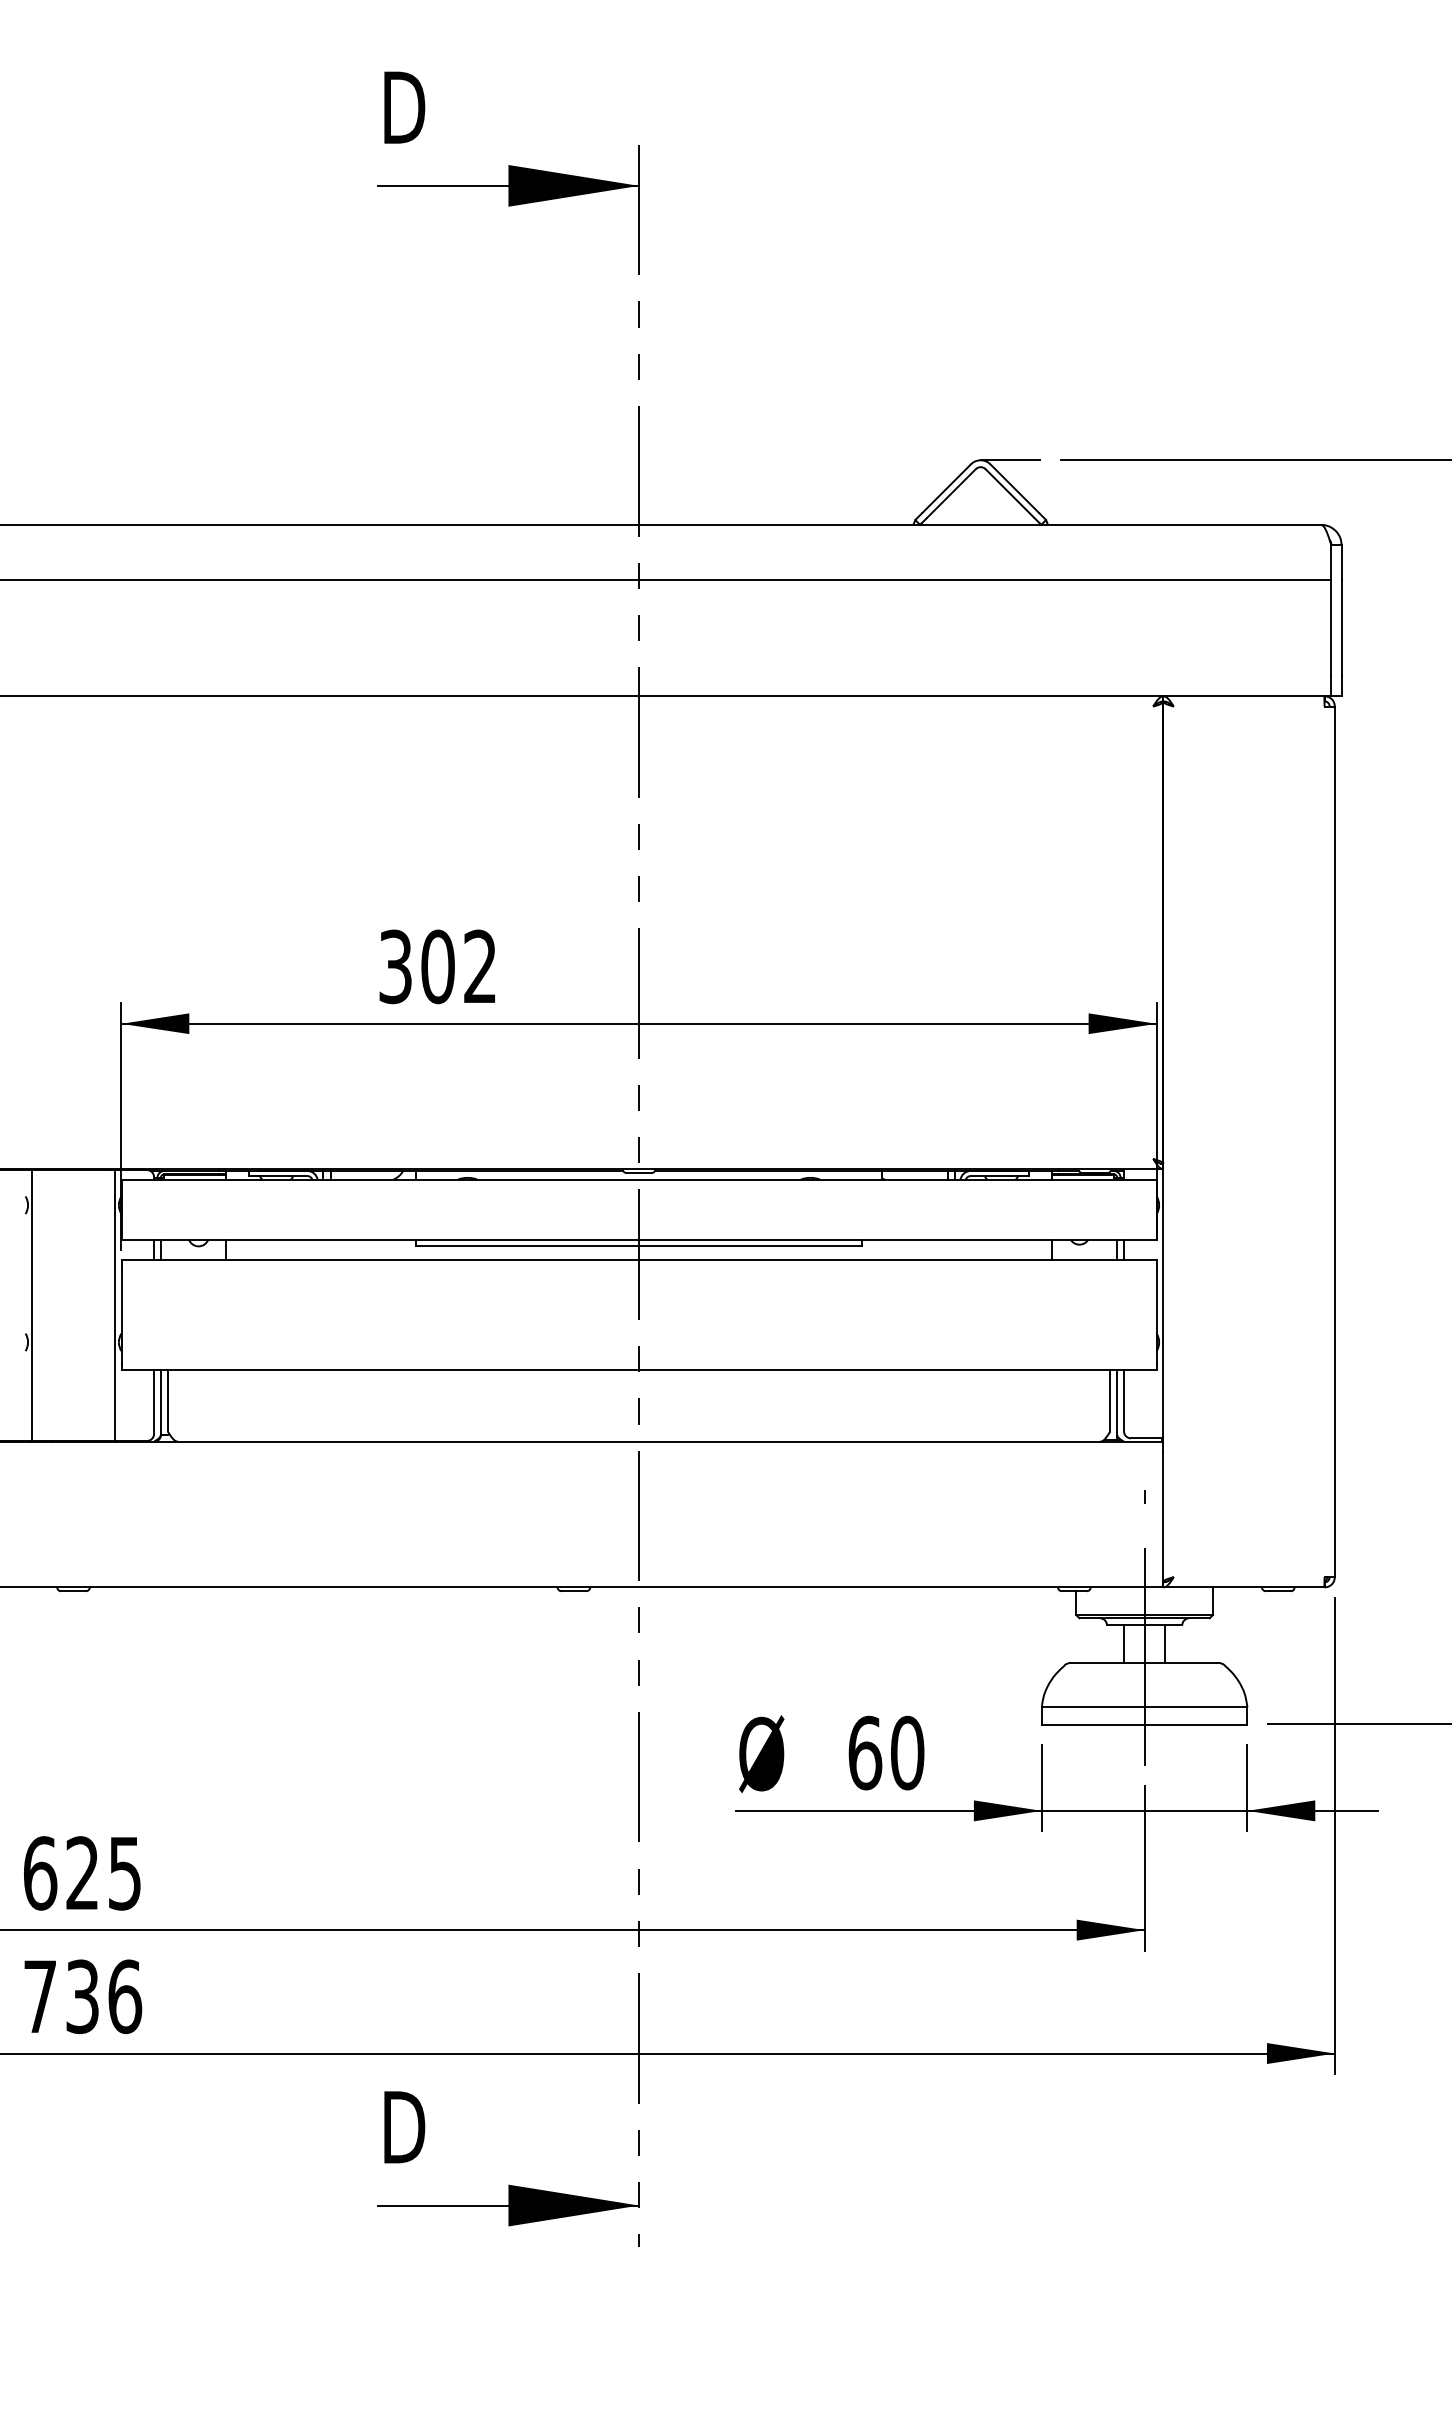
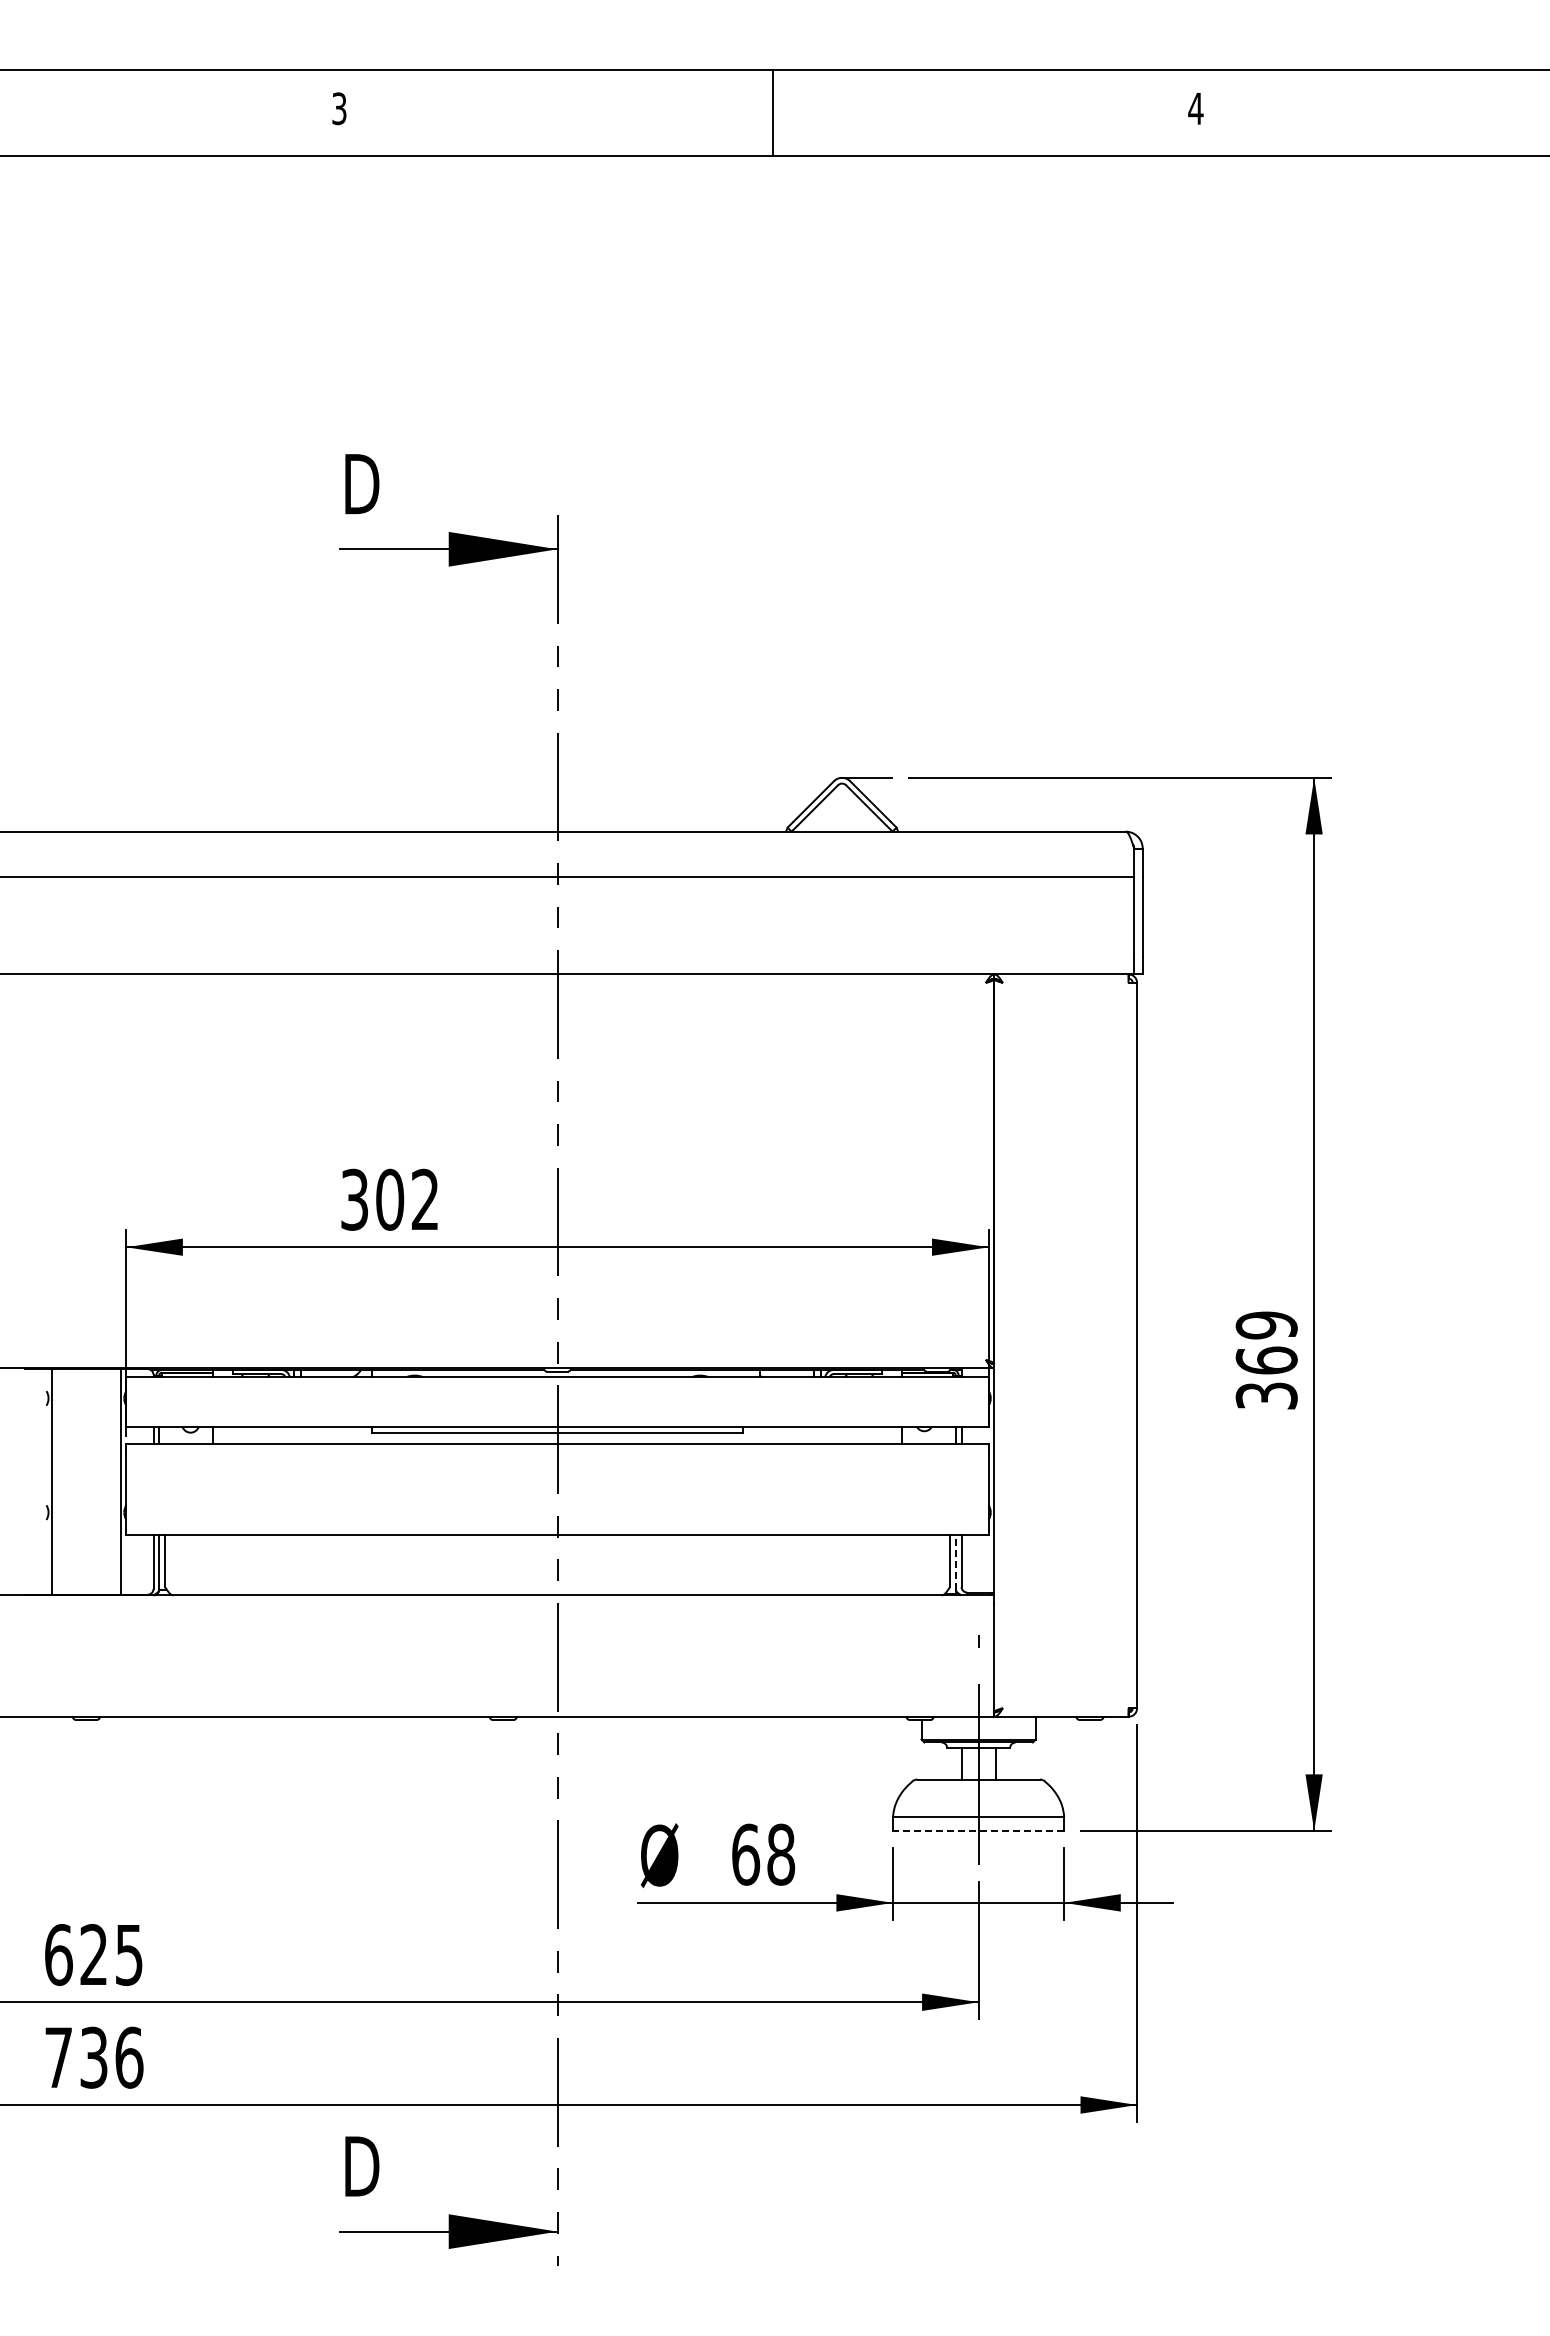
line: (1116, 1402) -> (955, 1562), solid -> dashed
line: (1144, 1723) -> (978, 1830), solid -> dashed
text: (907, 1752) -> (781, 1854), 60 -> 68

